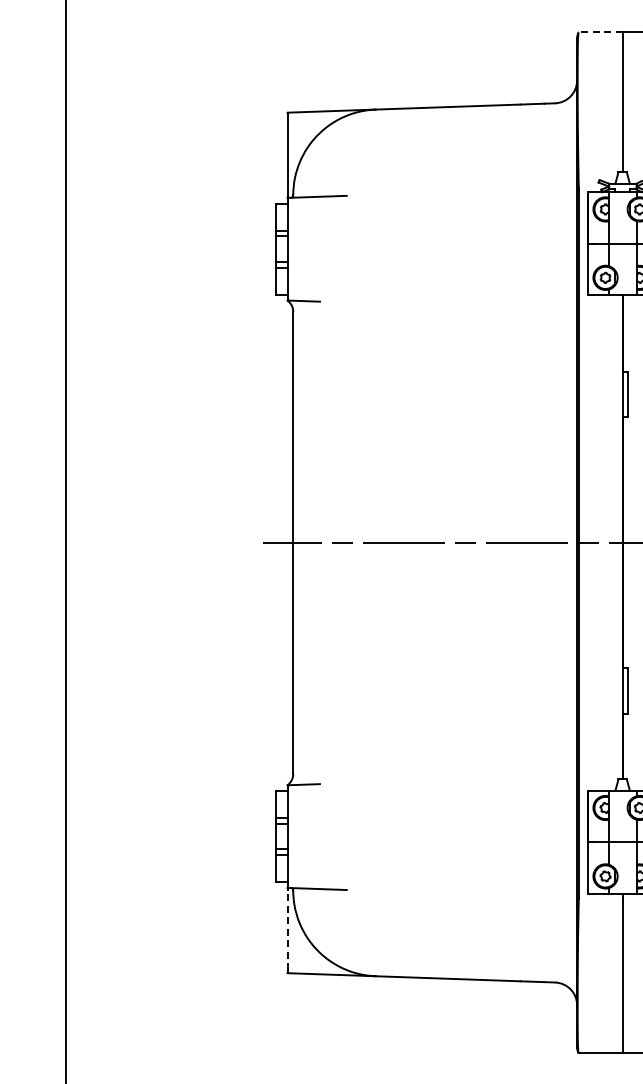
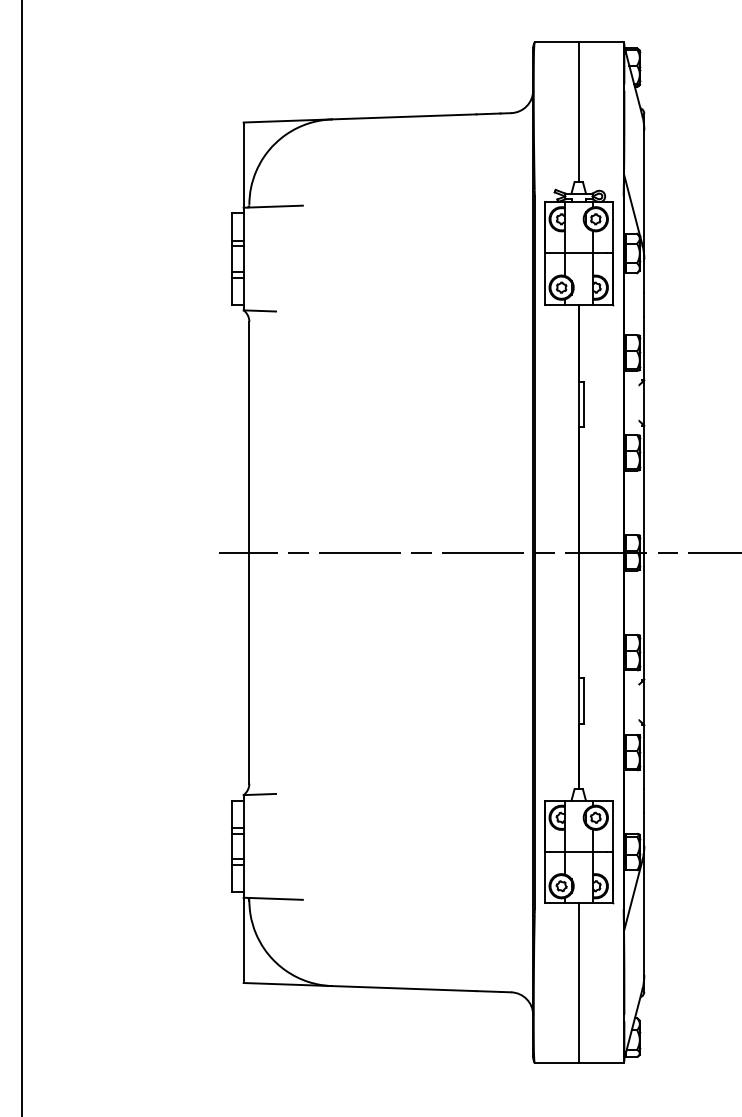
line: (600, 32) -> (556, 42), dashed -> solid
line: (287, 929) -> (243, 939), dashed -> solid

